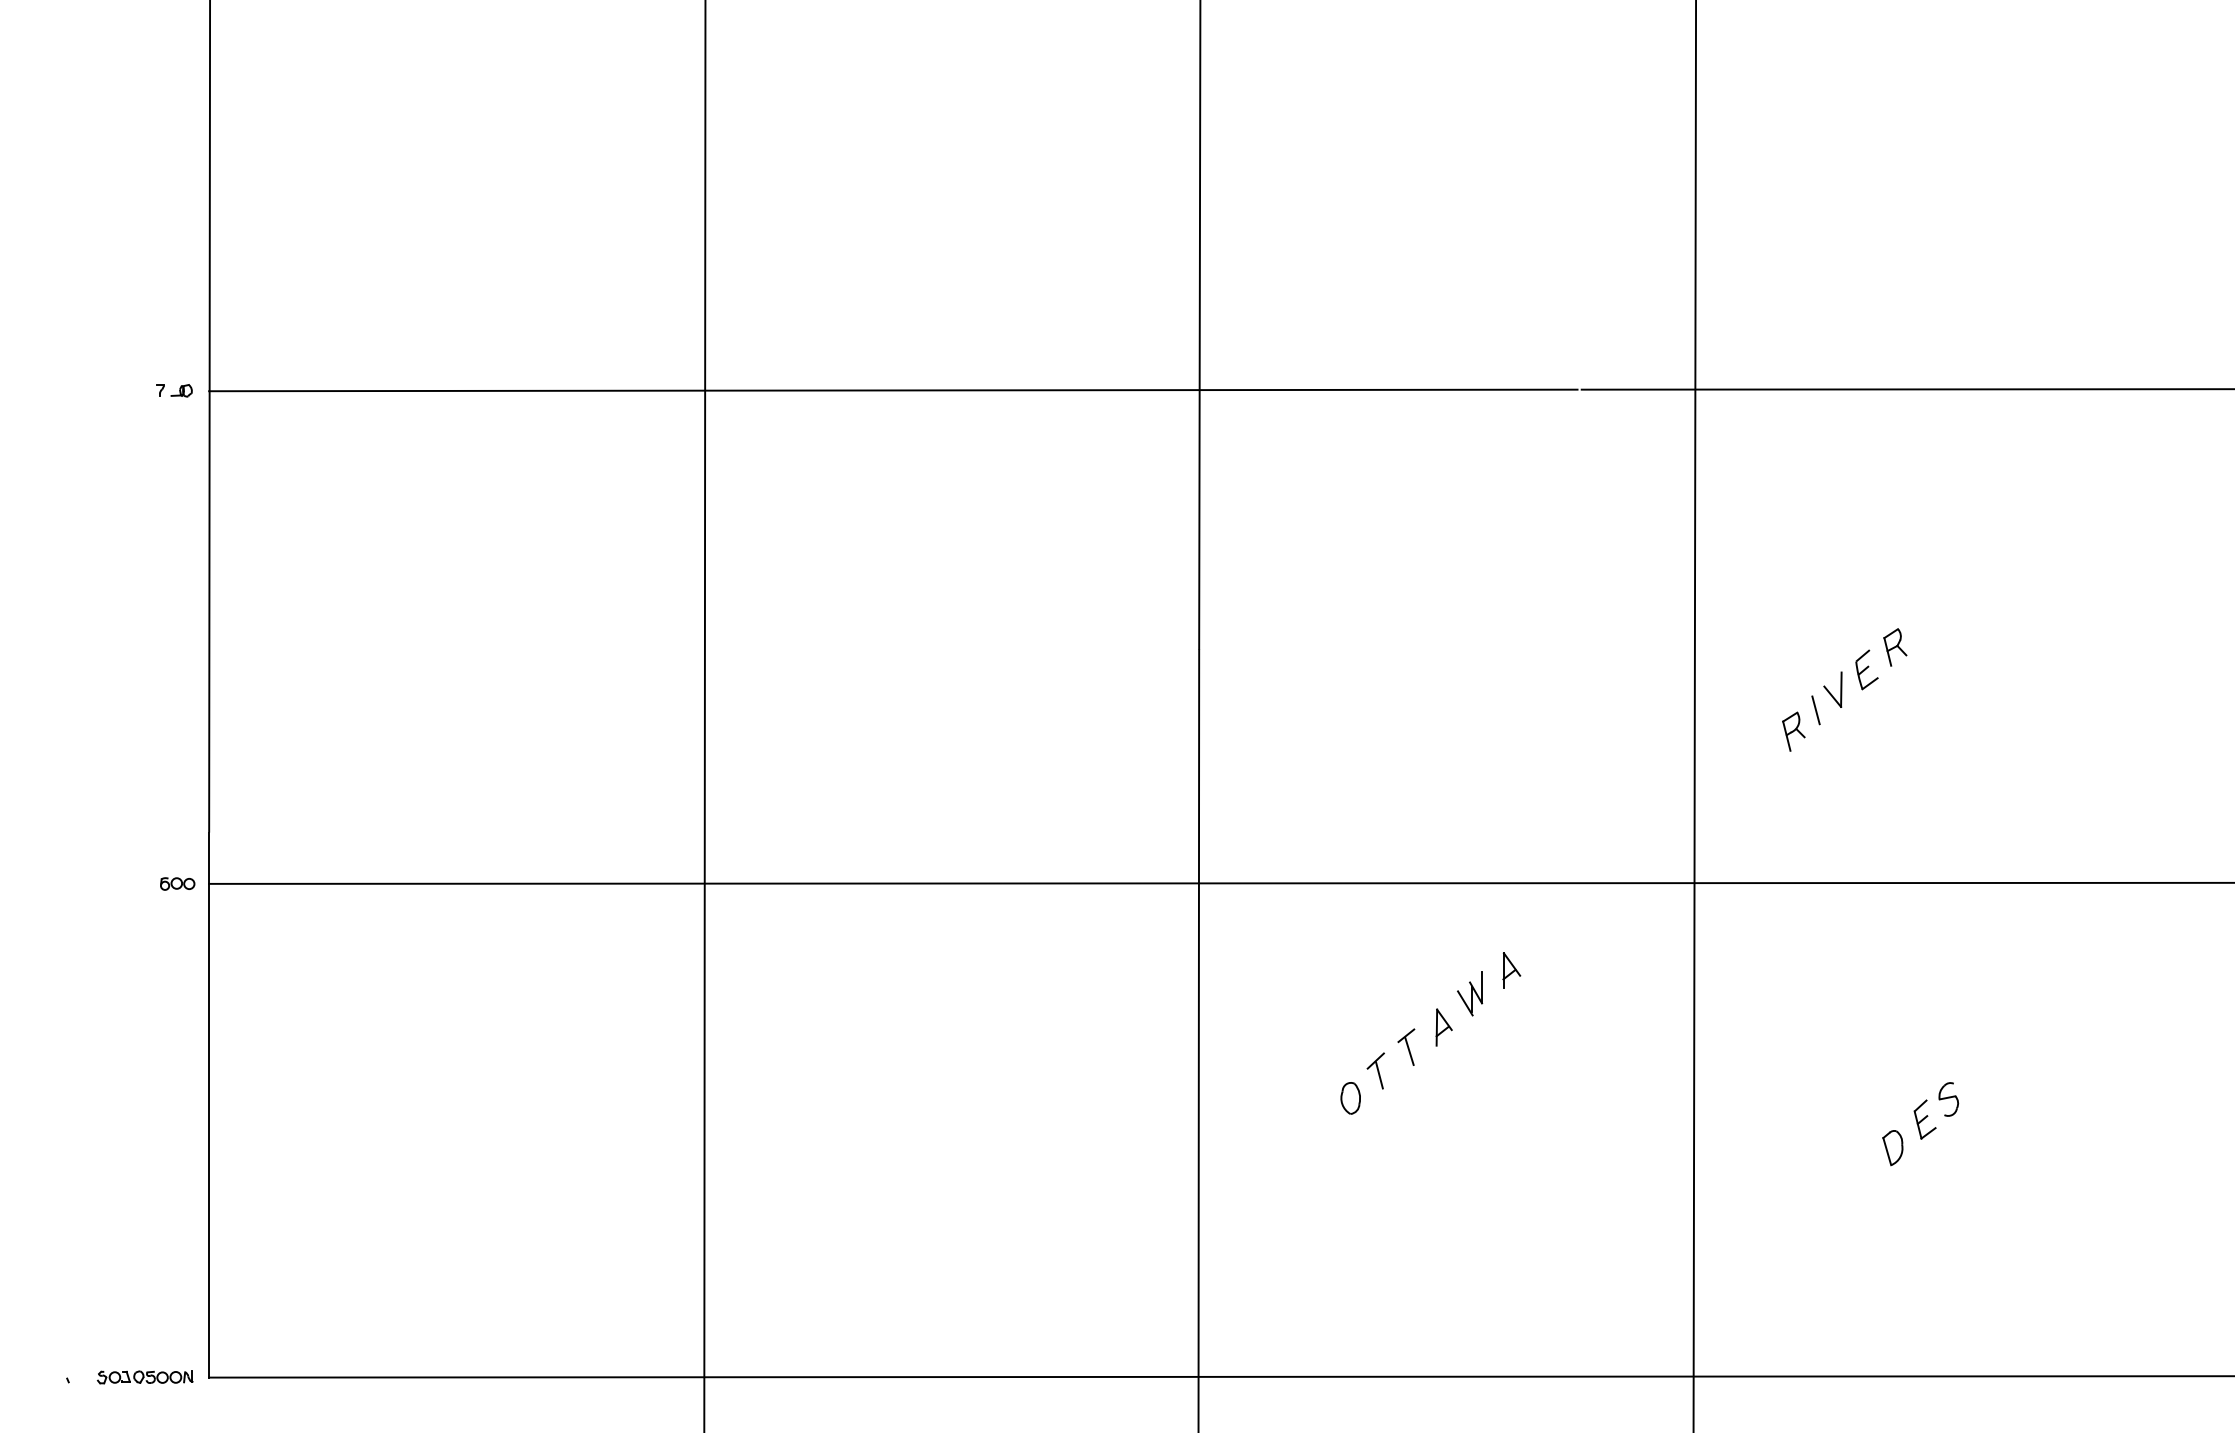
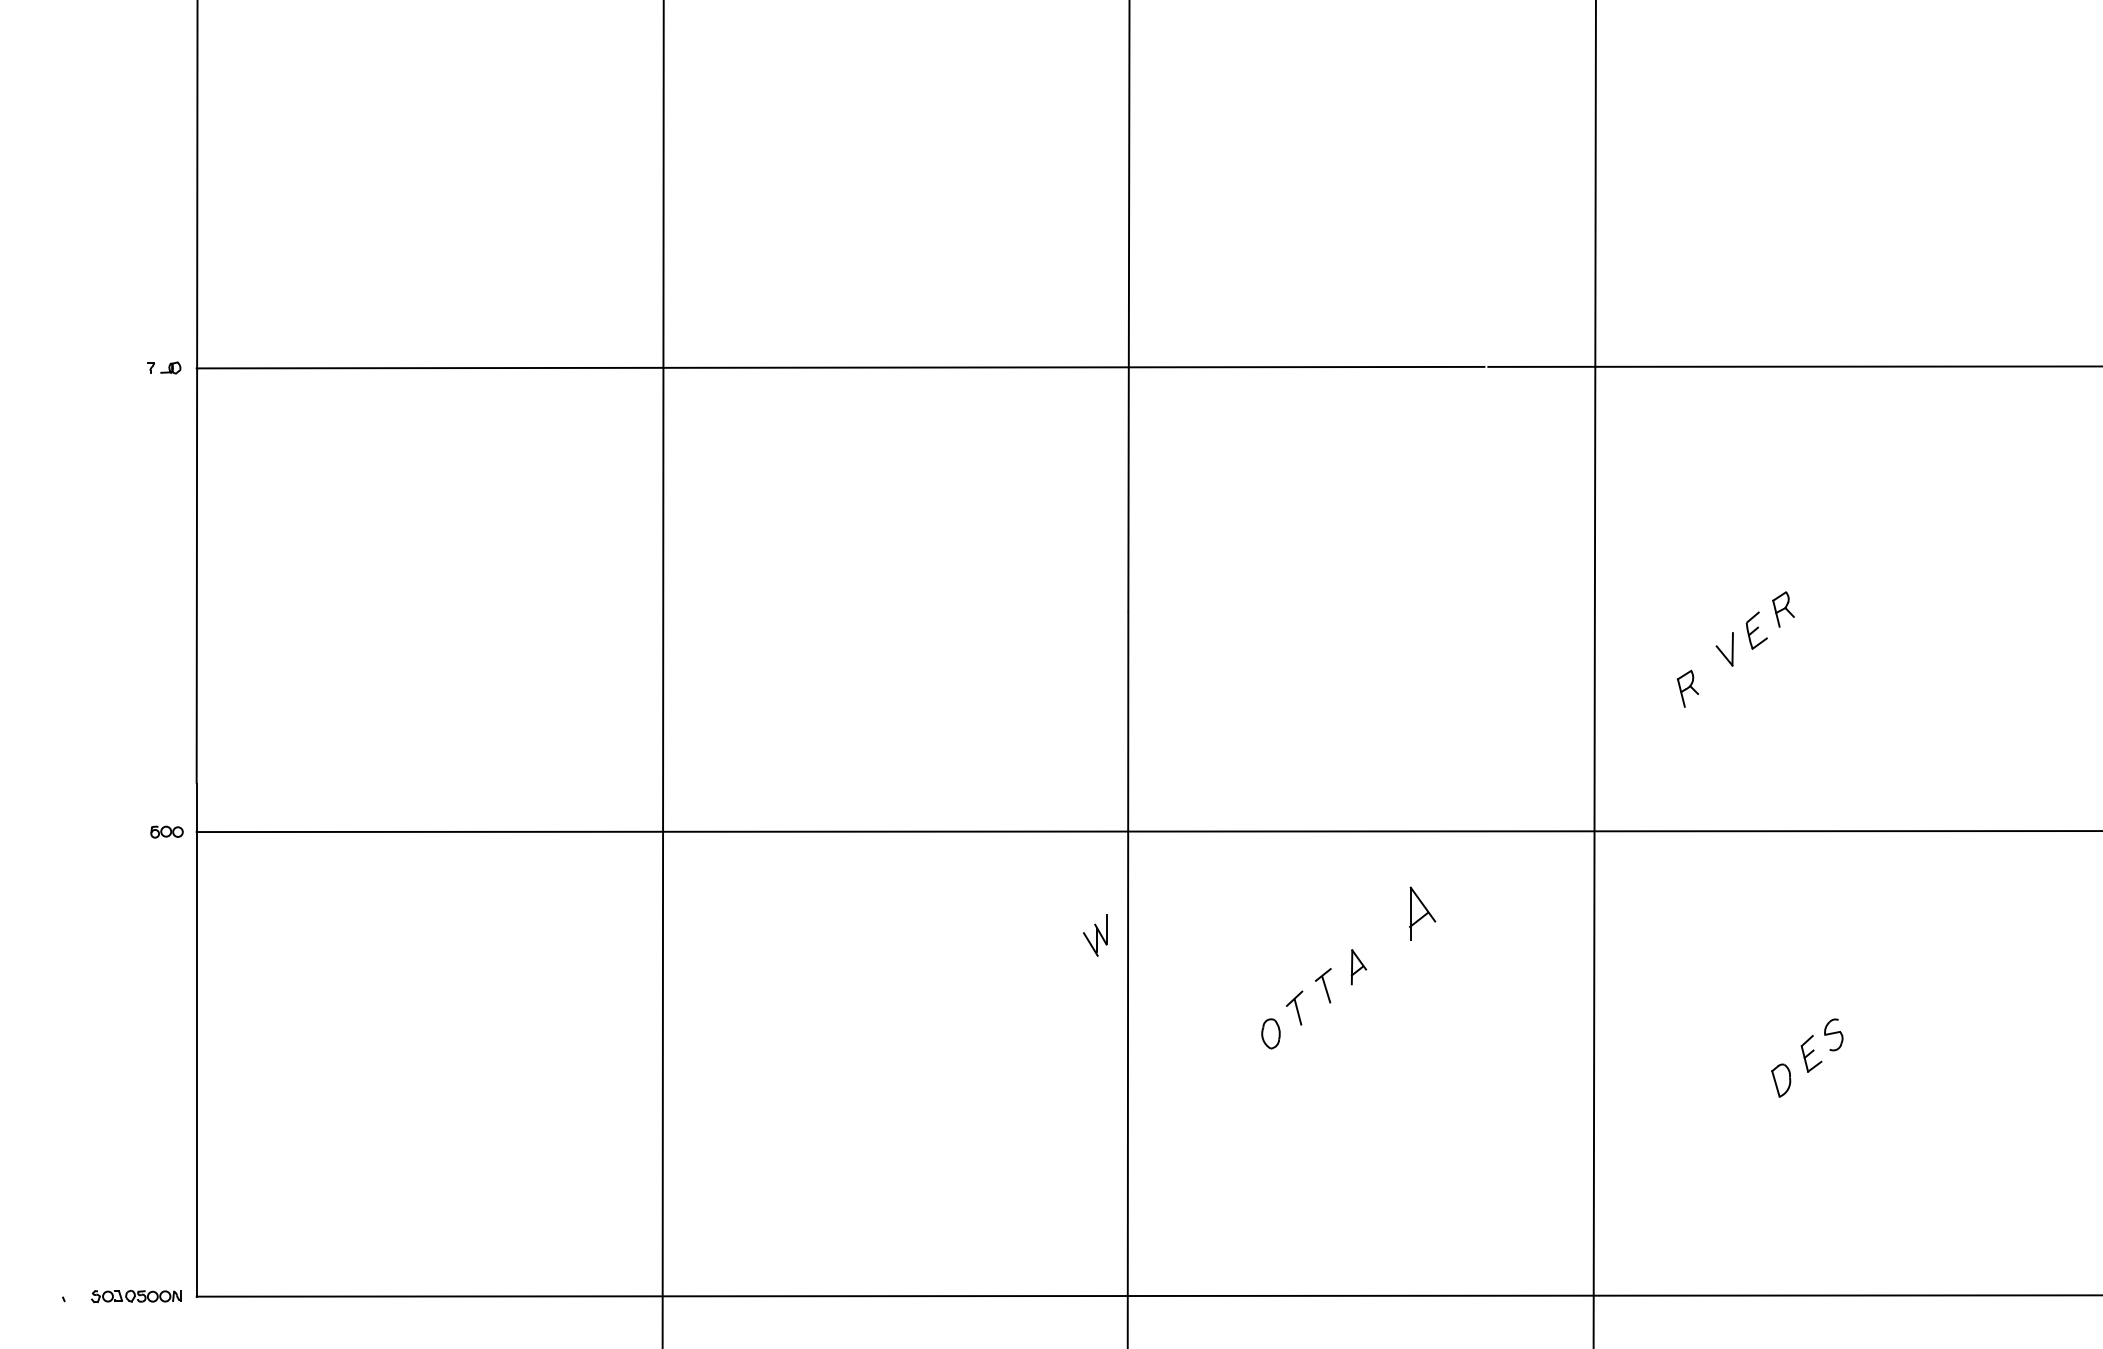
line: (1815, 710) -> (1708, 668), removed
part: (1511, 970) -> (1422, 913), size x1.6
part: (1470, 993) -> (1095, 935), moved

